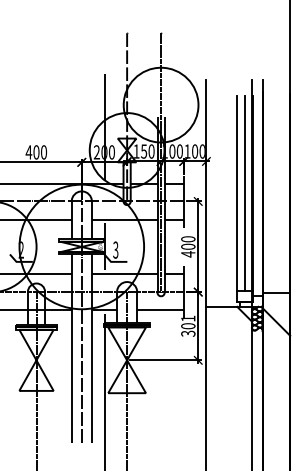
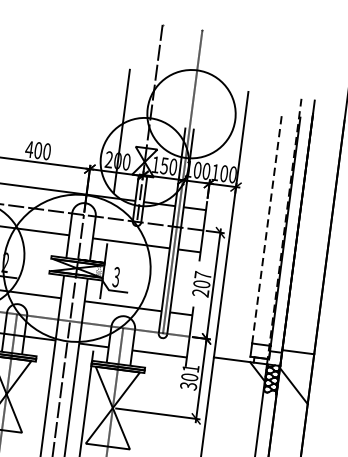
line: (237, 193) -> (267, 229), solid -> dashed
line: (244, 193) -> (275, 230), removed
line: (251, 193) -> (284, 231), solid -> dashed
text: (188, 246) -> (202, 283), 400 -> 207

